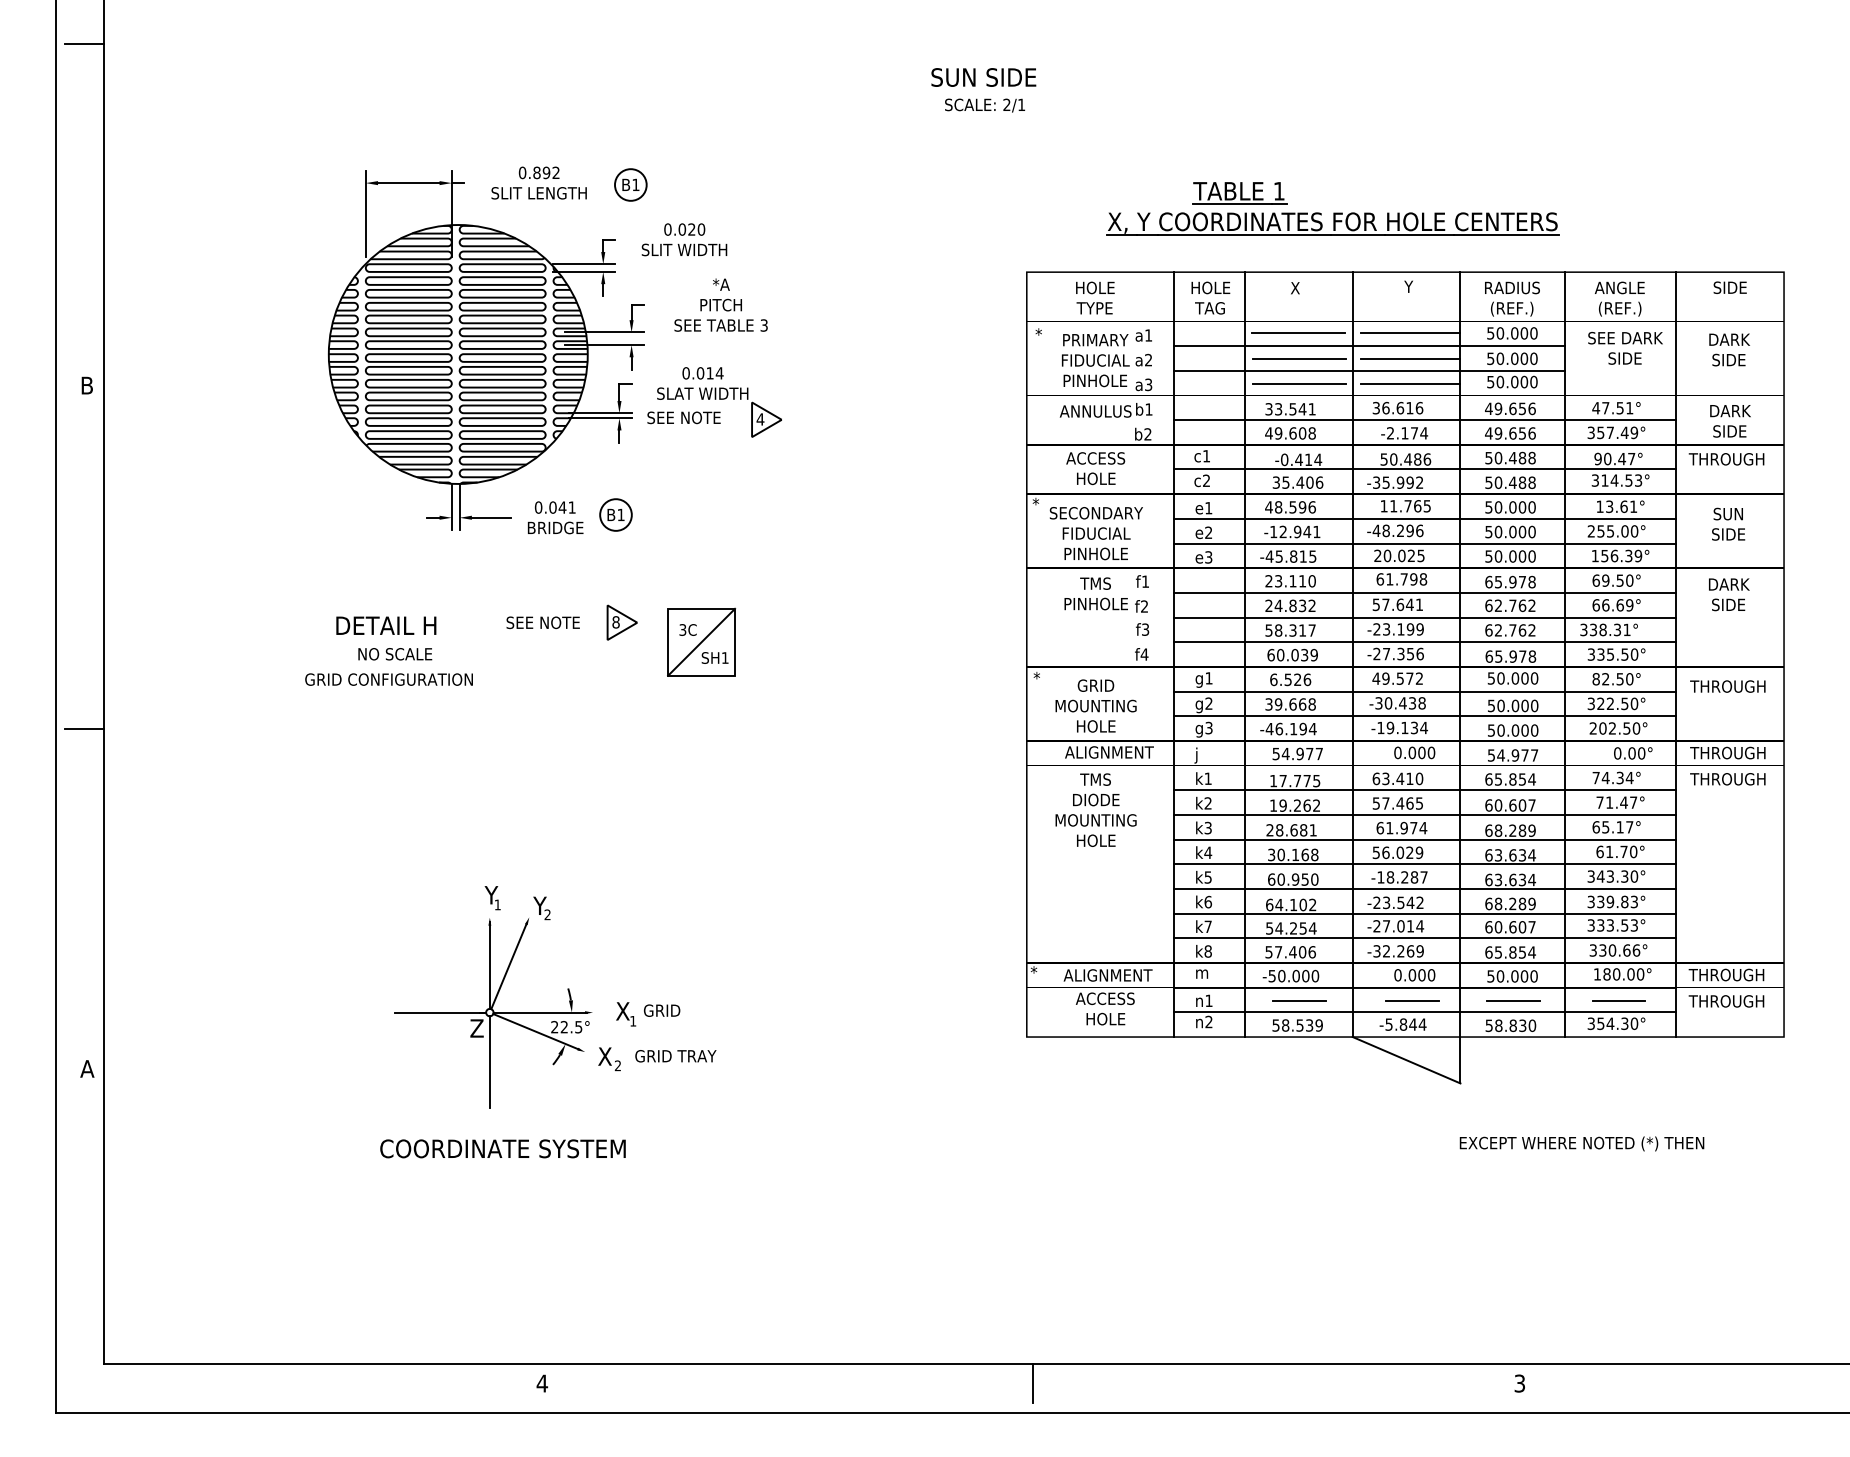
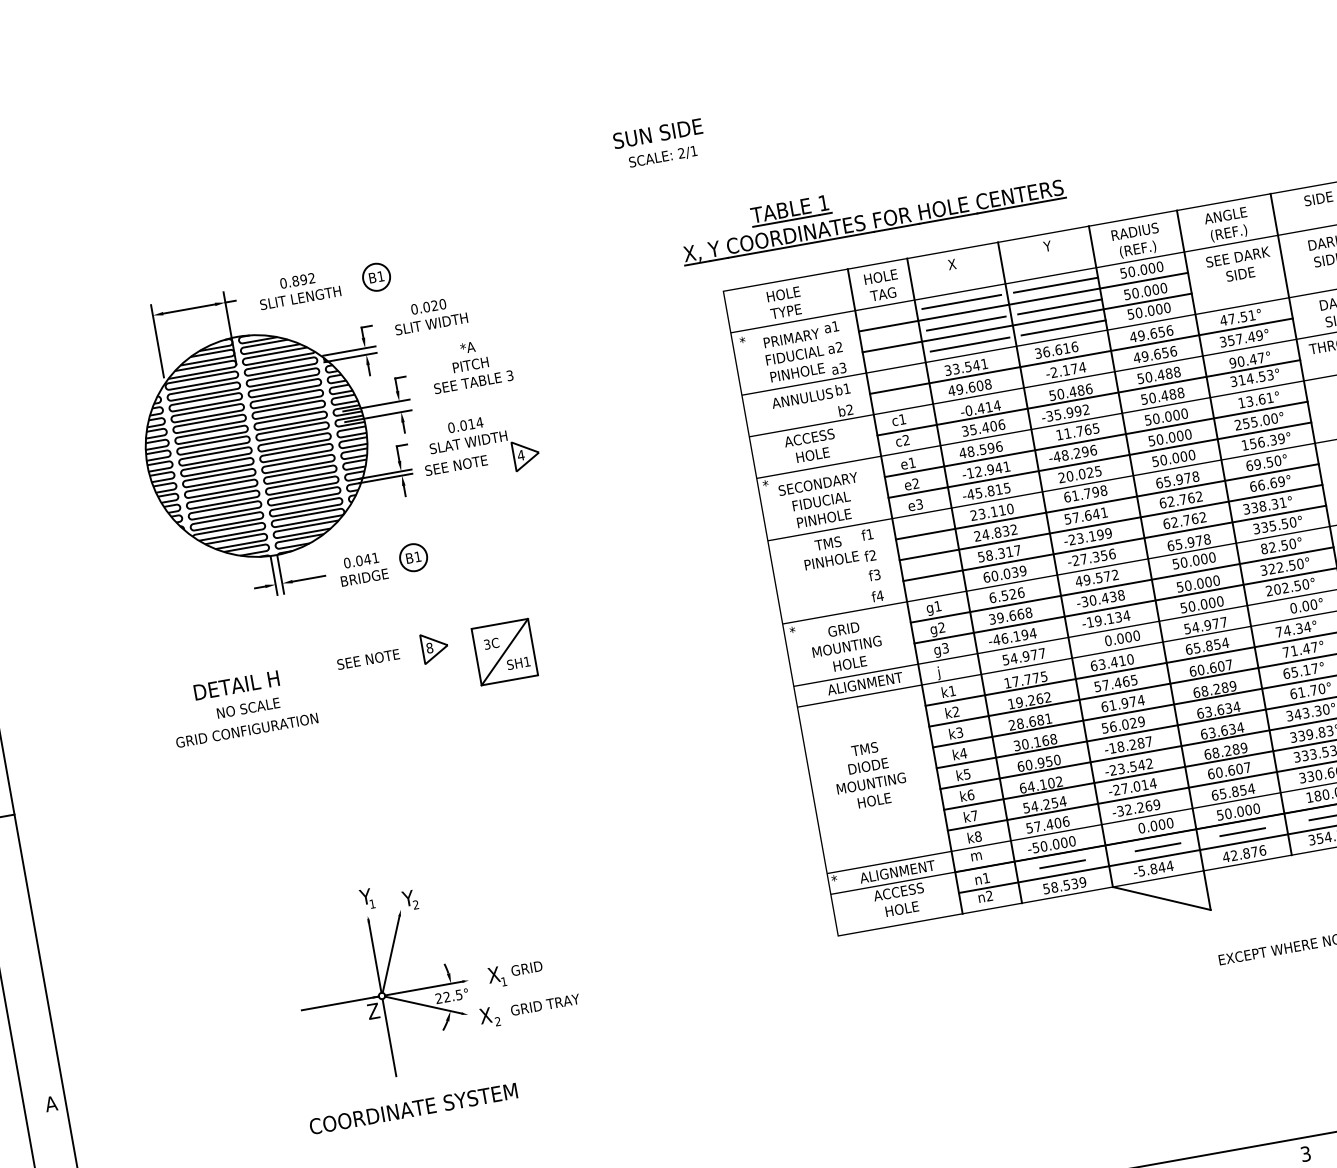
part: (1332, 208) -> (871, 209), moved
text: (1095, 809) -> (869, 774), moved
text: (1510, 1025) -> (1244, 853), 58.830 -> 42.876

